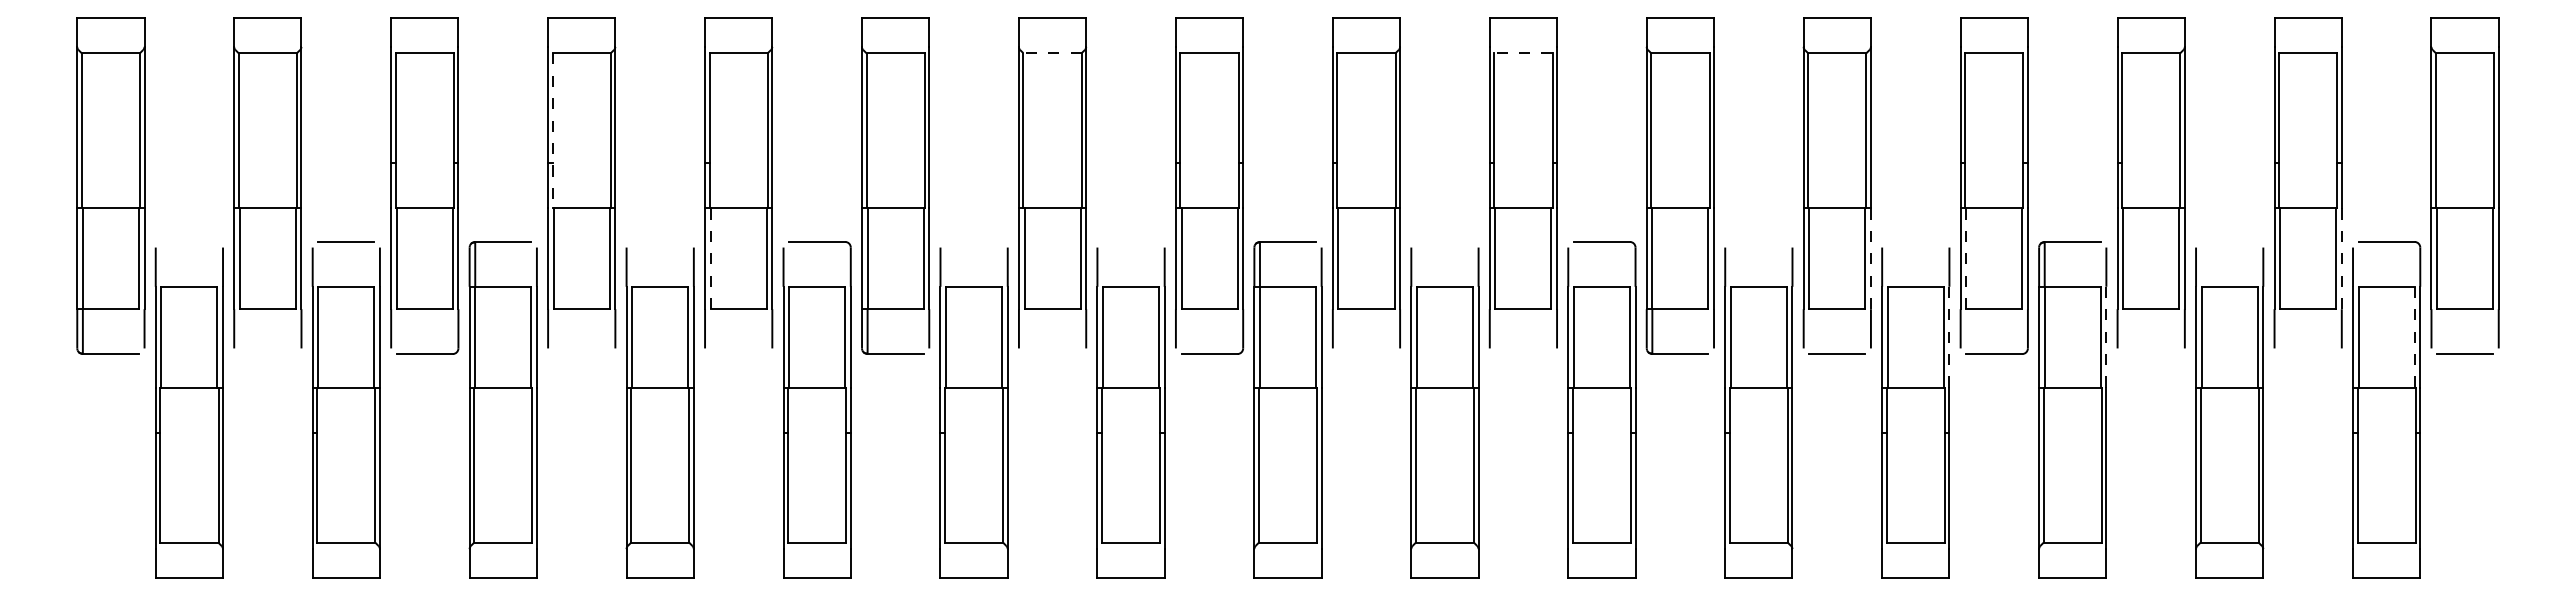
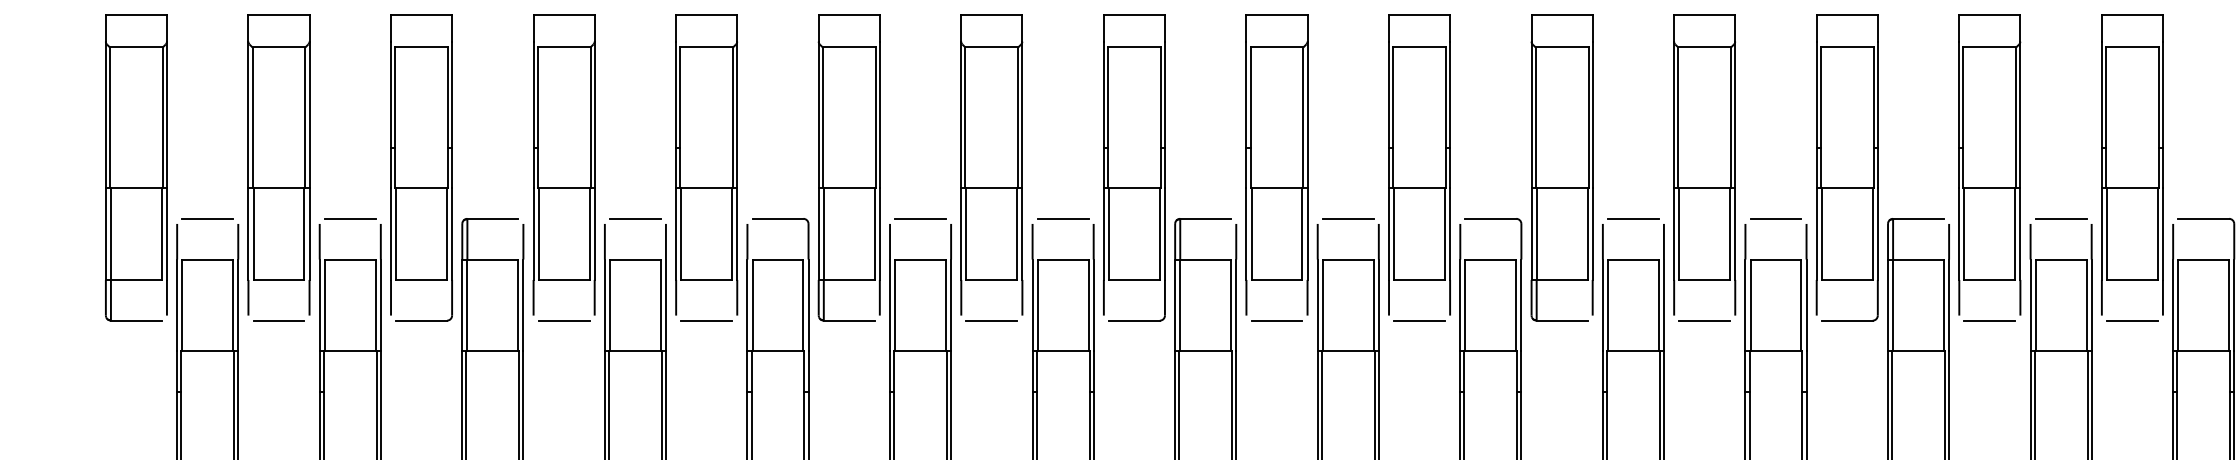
line: (1052, 53) -> (991, 47), dashed -> solid
line: (1522, 53) -> (1418, 47), dashed -> solid
line: (552, 130) -> (537, 117), dashed -> solid
line: (189, 241) -> (207, 218), added
line: (660, 241) -> (635, 218), added
line: (974, 241) -> (920, 218), added
line: (1131, 241) -> (1063, 218), added
line: (1444, 241) -> (1347, 218), added
line: (1758, 241) -> (1633, 218), added
line: (1915, 241) -> (1775, 218), added
line: (2229, 241) -> (2060, 218), added
line: (710, 258) -> (681, 233), dashed -> solid
line: (1870, 259) -> (1734, 234), dashed -> solid
line: (1966, 259) -> (1822, 234), dashed -> solid
line: (2341, 259) -> (2162, 234), dashed -> solid
line: (2414, 336) -> (2229, 304), dashed -> solid
line: (1949, 337) -> (1806, 305), dashed -> solid
line: (2106, 337) -> (1949, 305), dashed -> solid
line: (267, 354) -> (278, 321), added
line: (581, 354) -> (563, 321), added
line: (738, 354) -> (706, 321), added
line: (1052, 354) -> (991, 321), added
line: (1366, 354) -> (1277, 321), added
line: (1523, 354) -> (1419, 321), added
line: (2151, 354) -> (1990, 321), added
line: (2308, 354) -> (2132, 321), added

